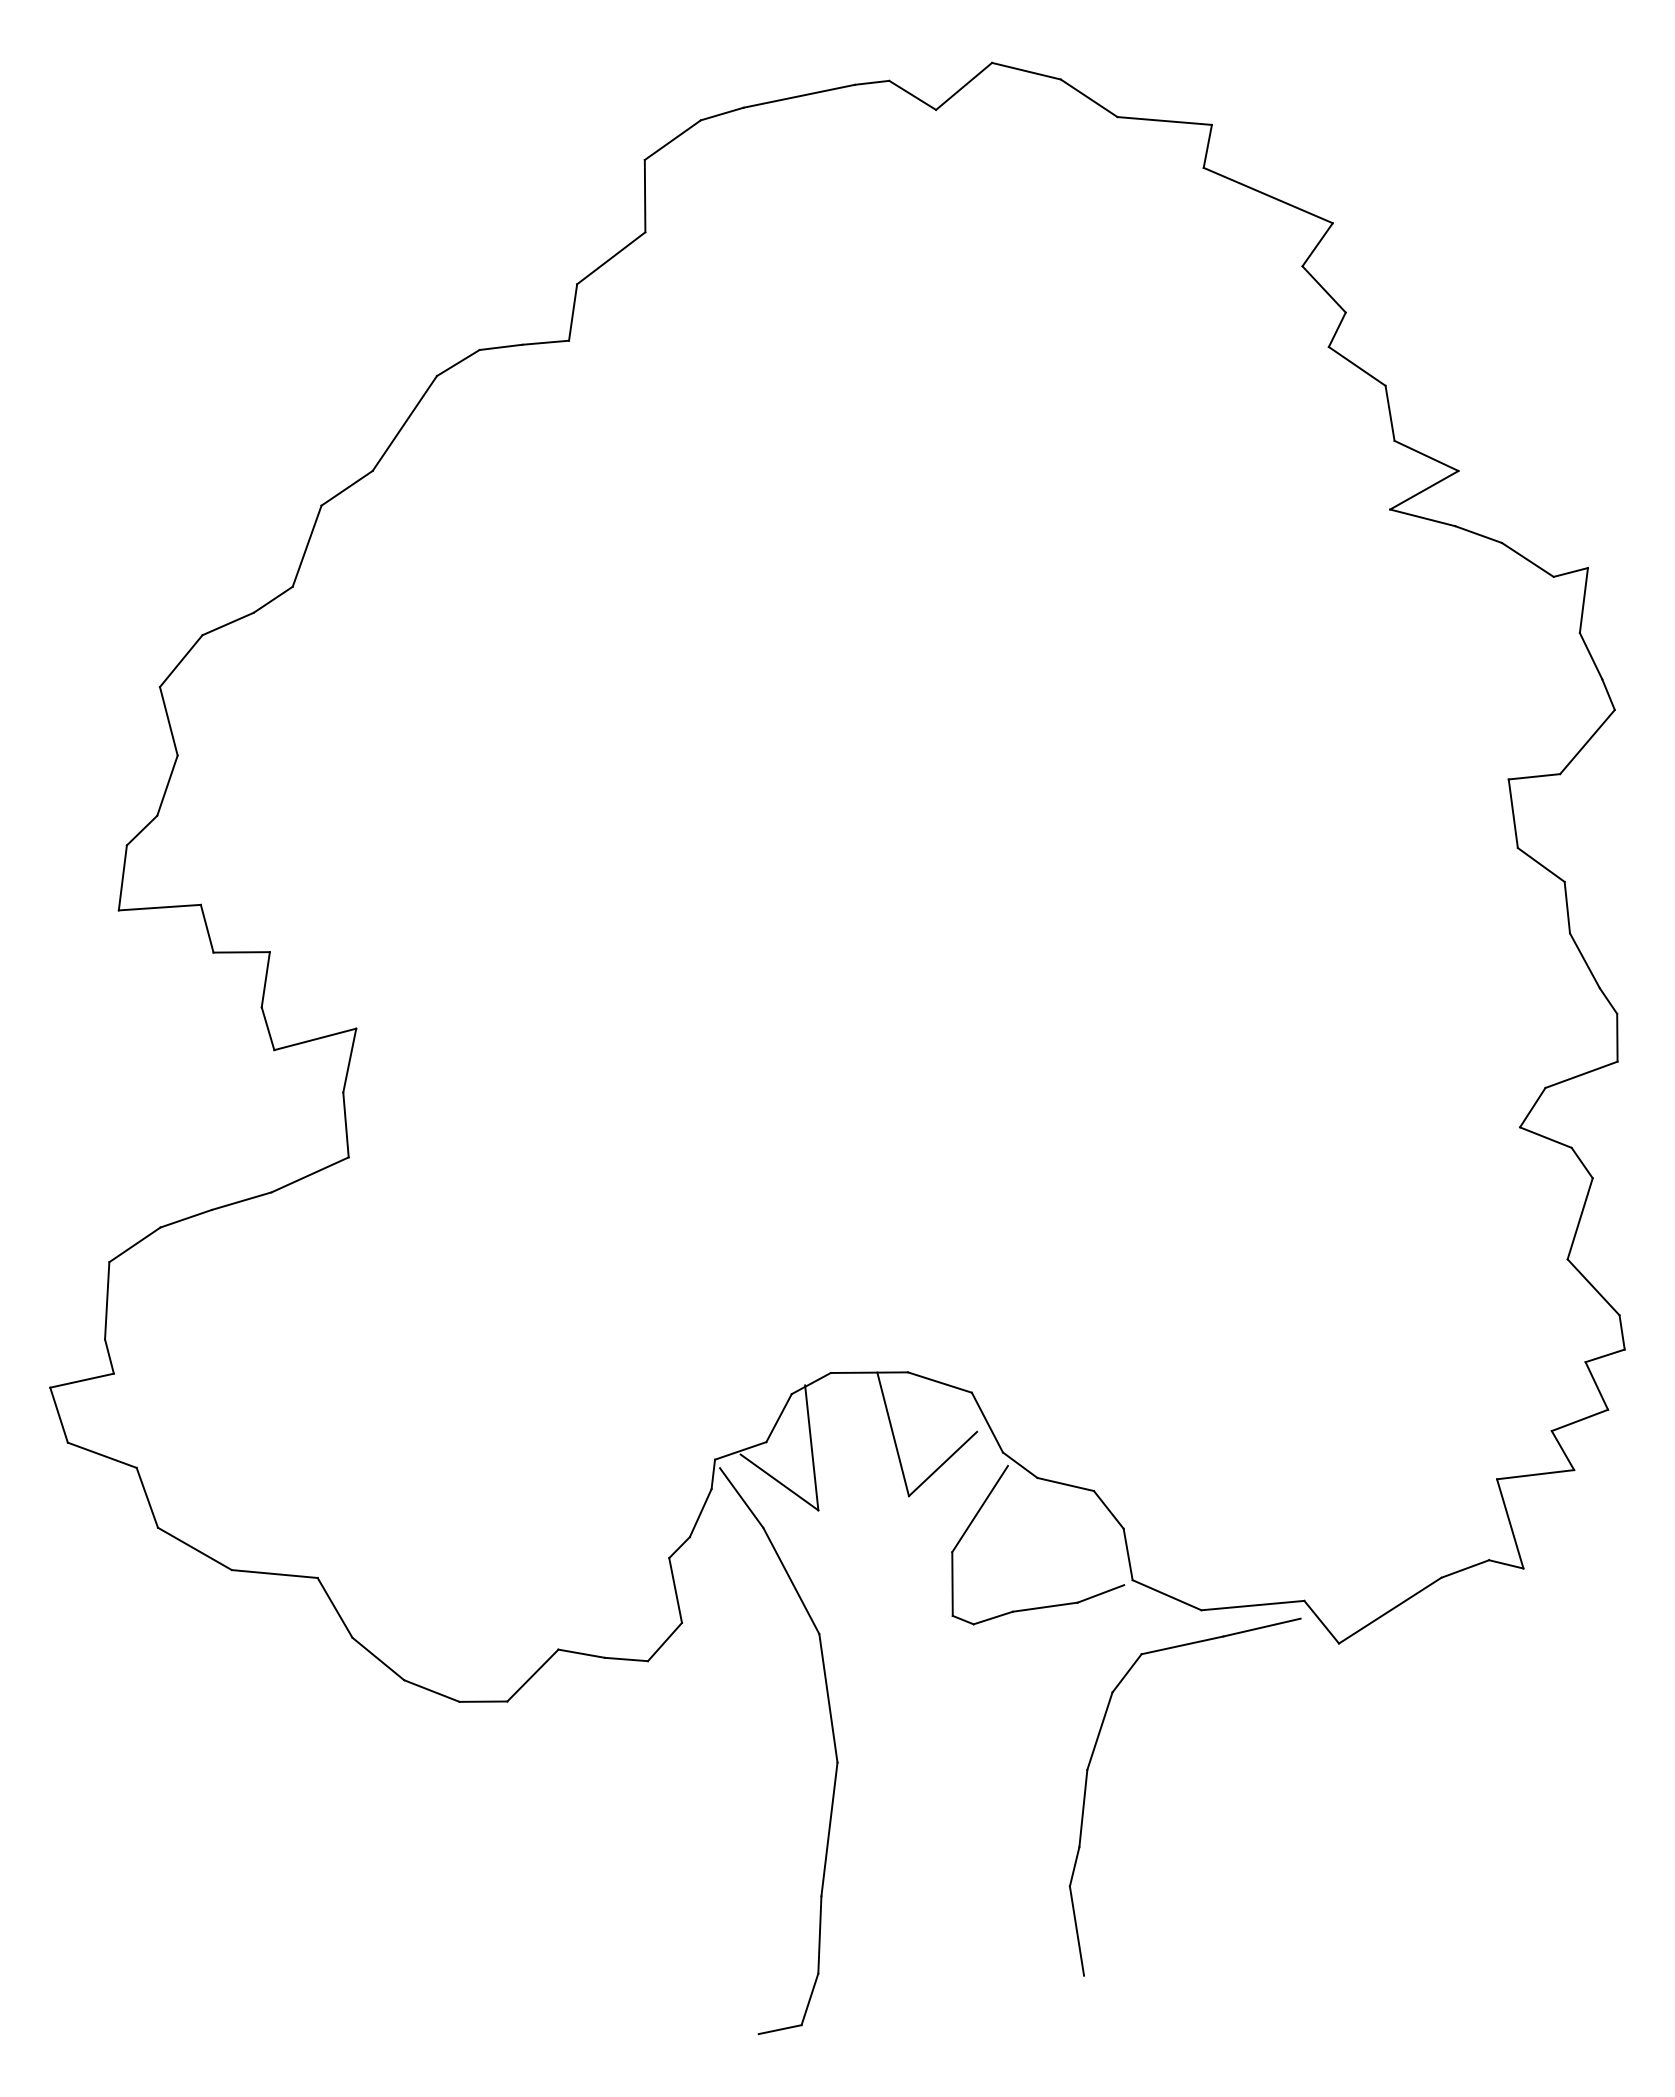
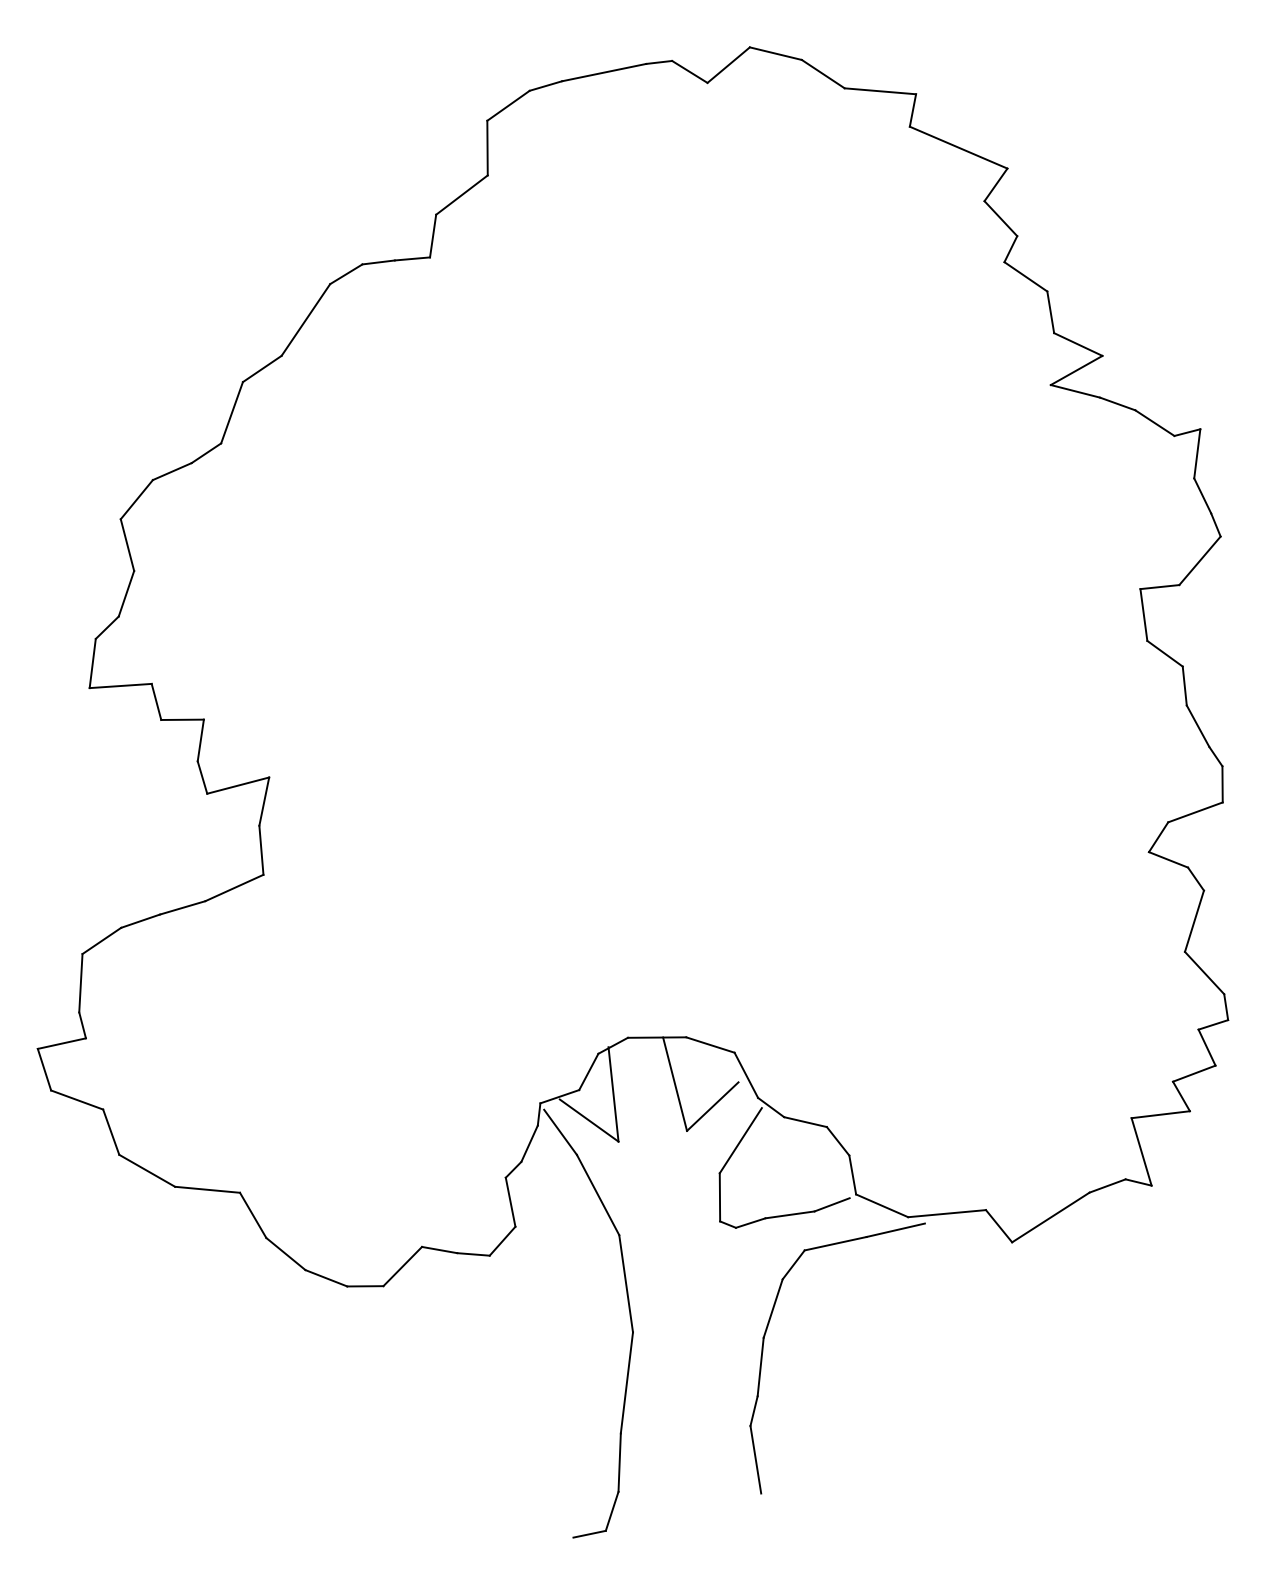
part: (1087, 1781) -> (763, 1346), moved

